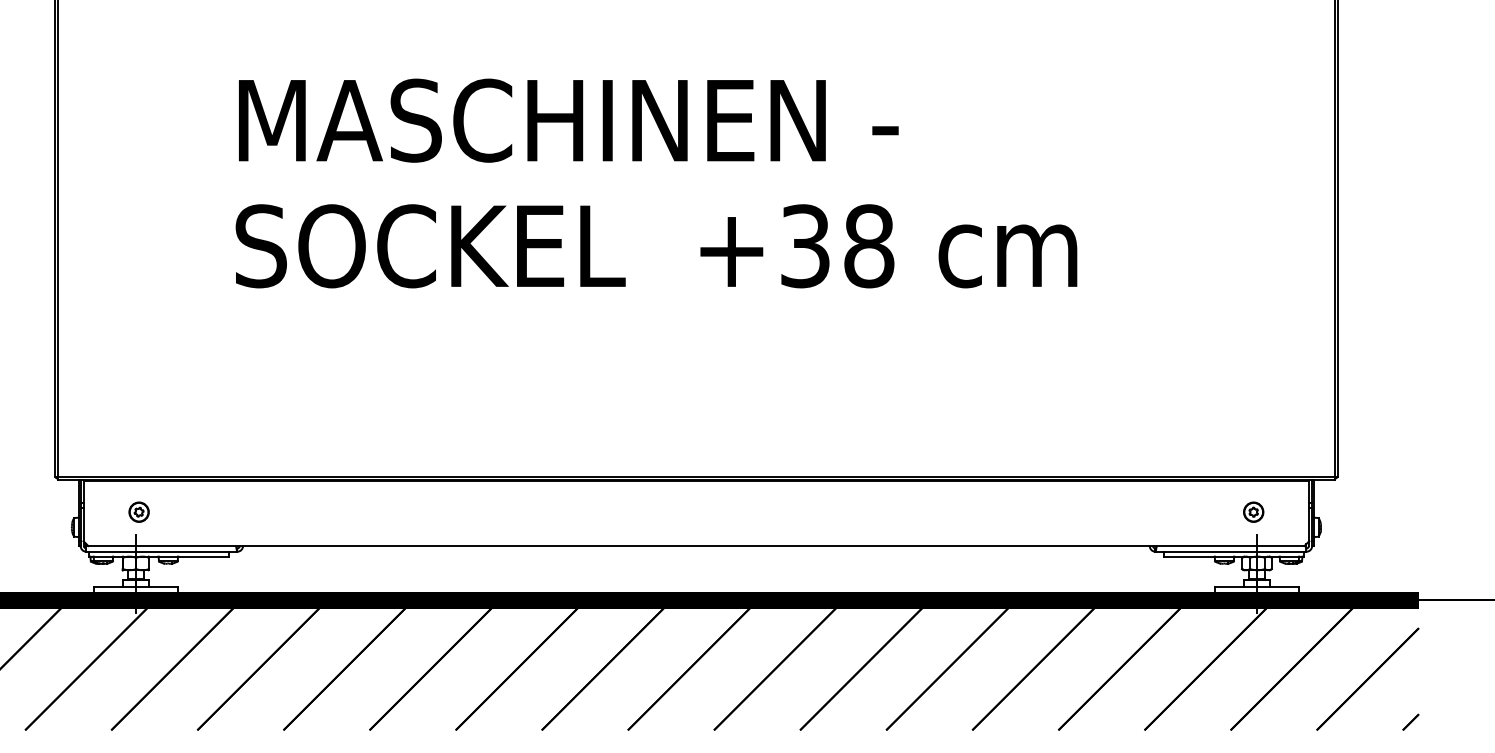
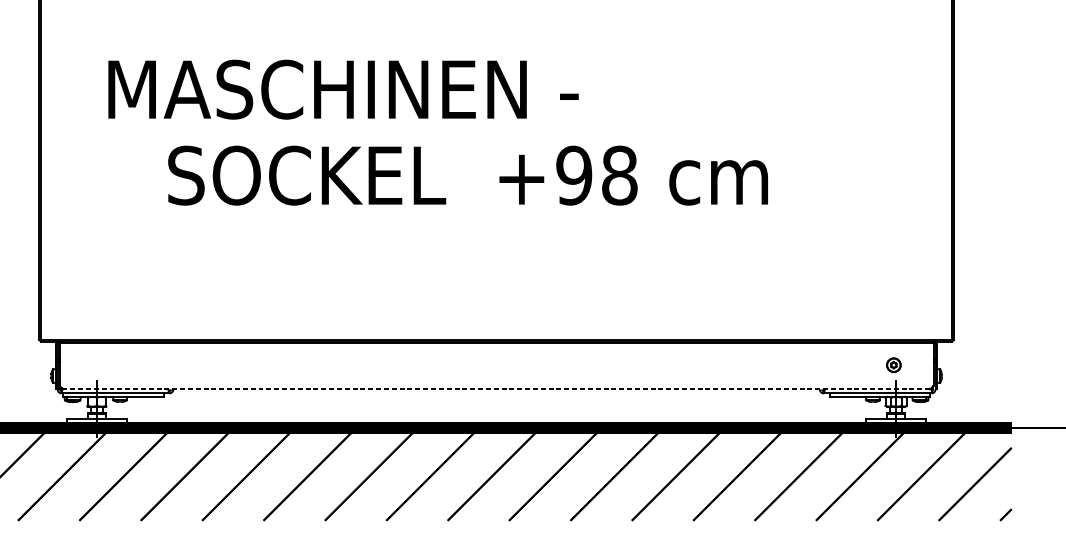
text: (568, 120) -> (343, 89), moved
text: (805, 246) -> (574, 175), +38 -> +98
part: (138, 511) -> (98, 364), removed
line: (695, 546) -> (495, 389), solid -> dashed

